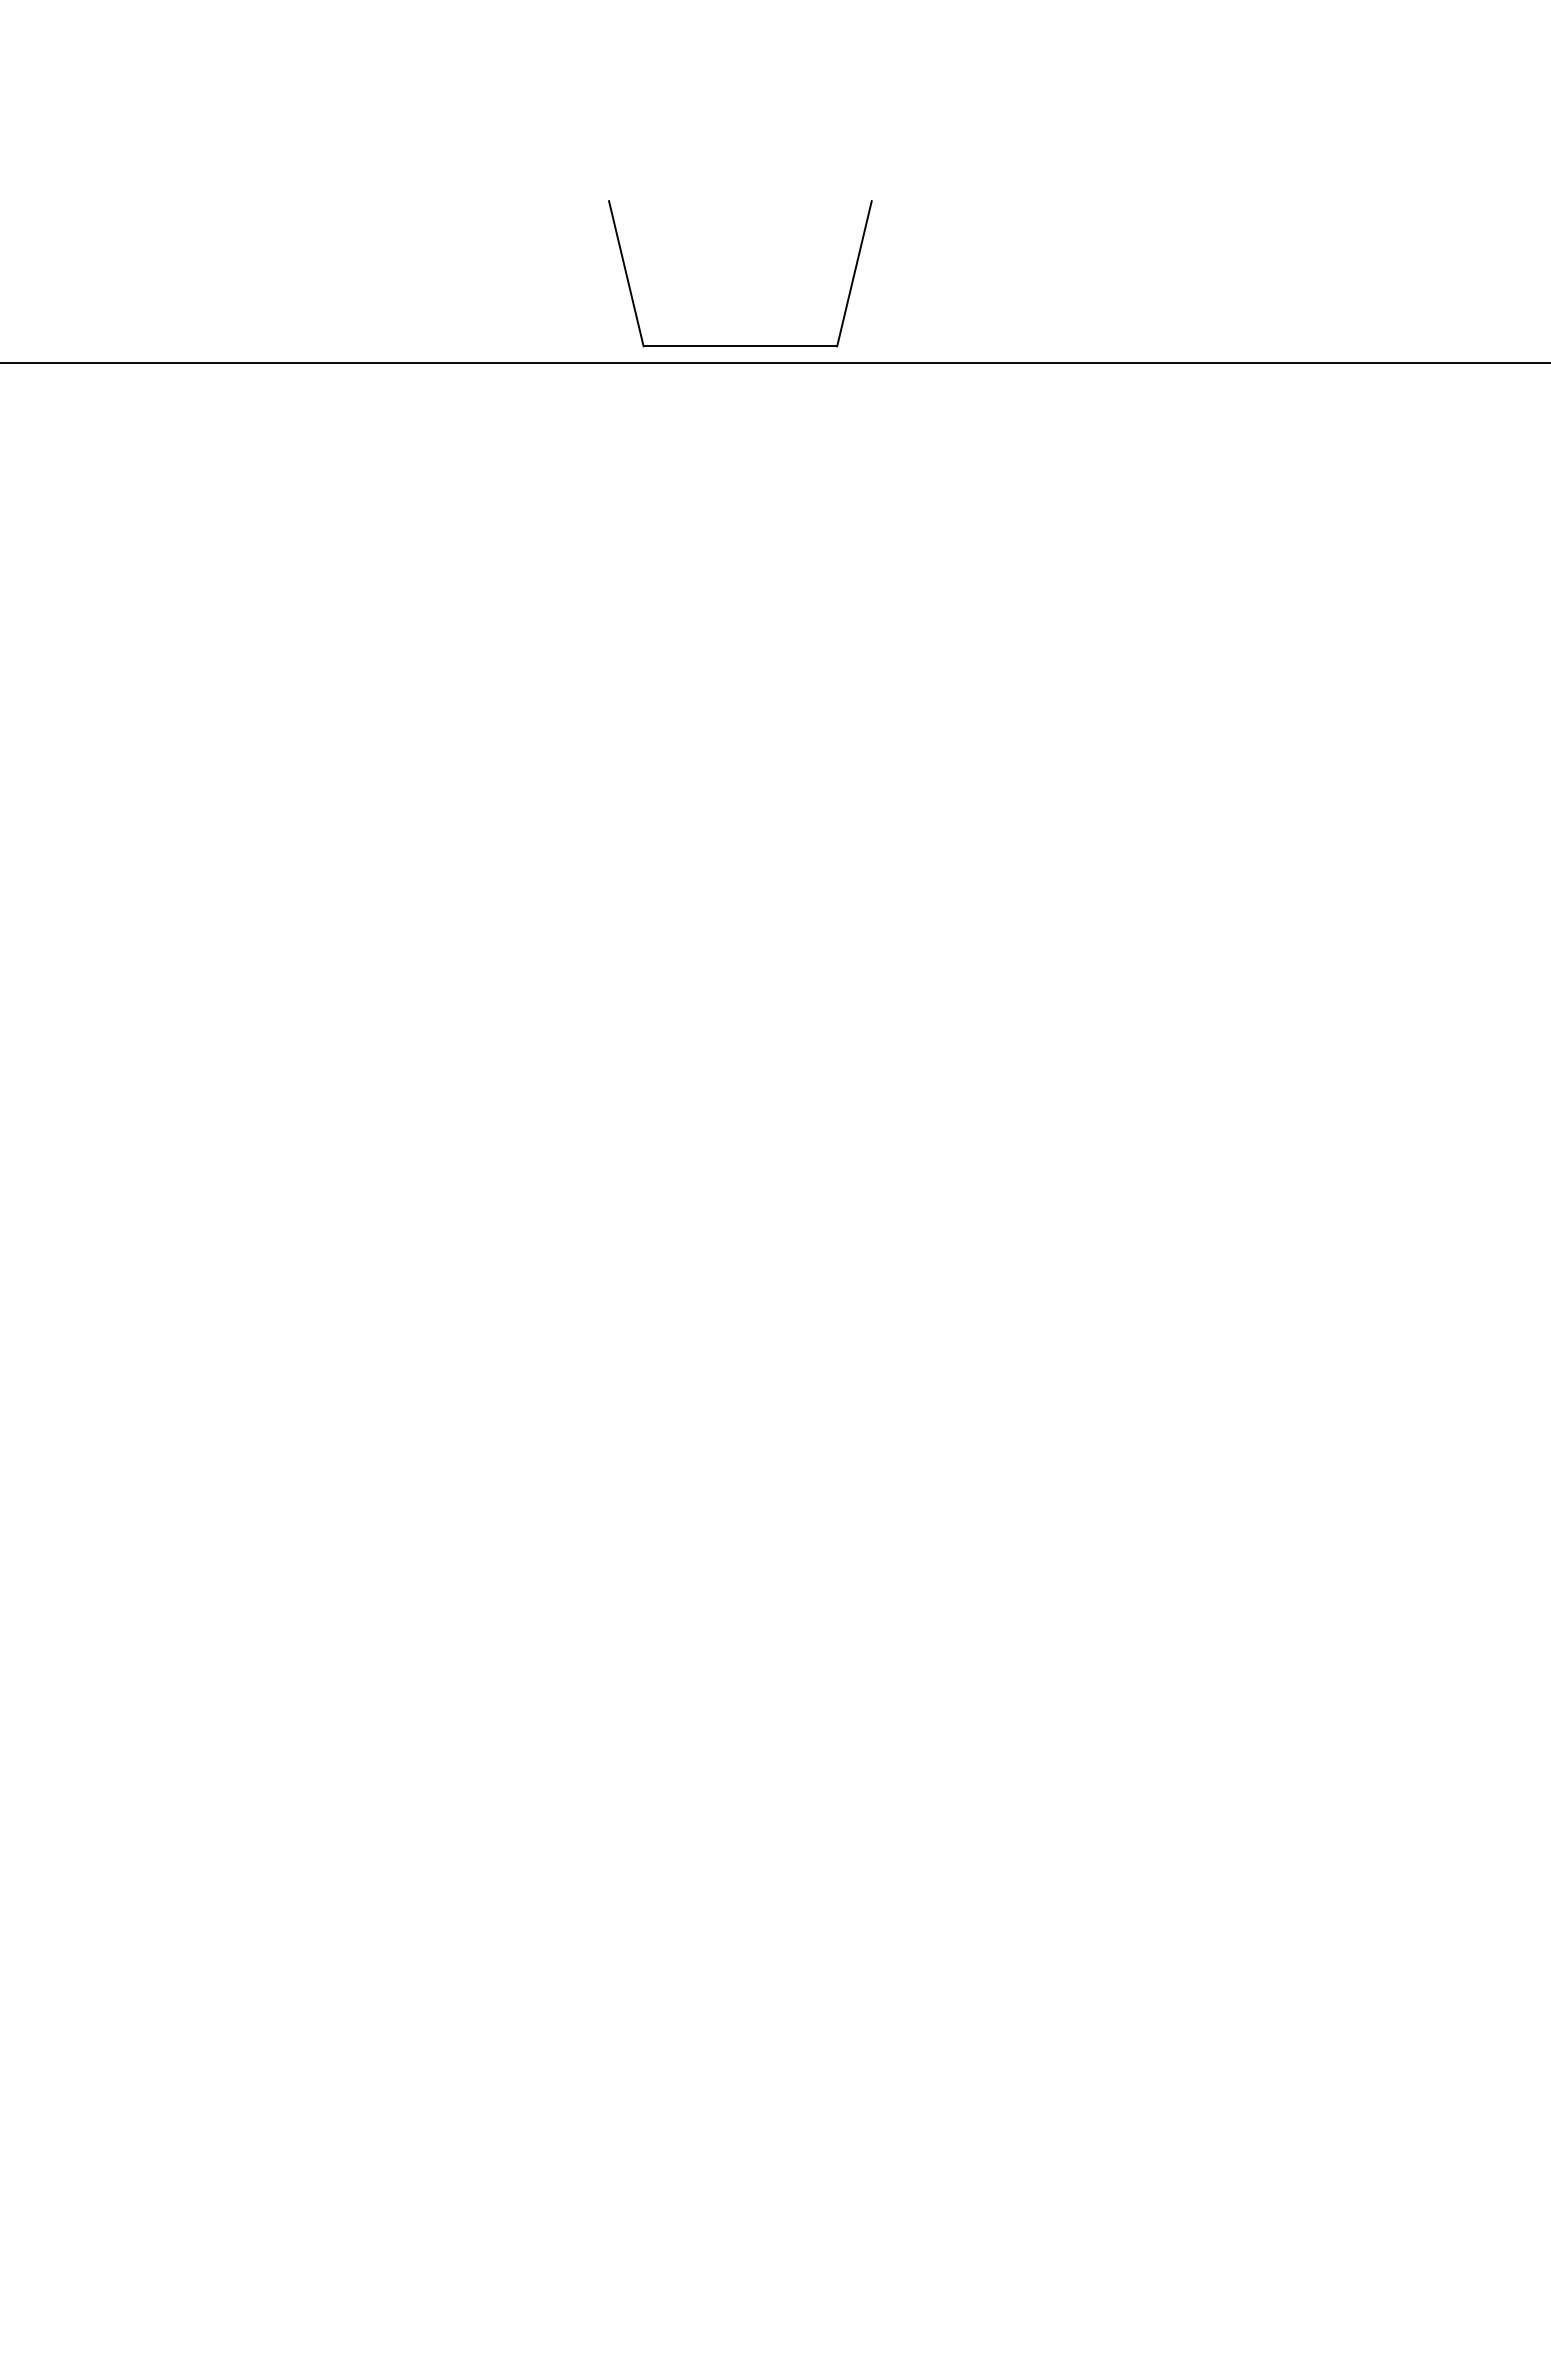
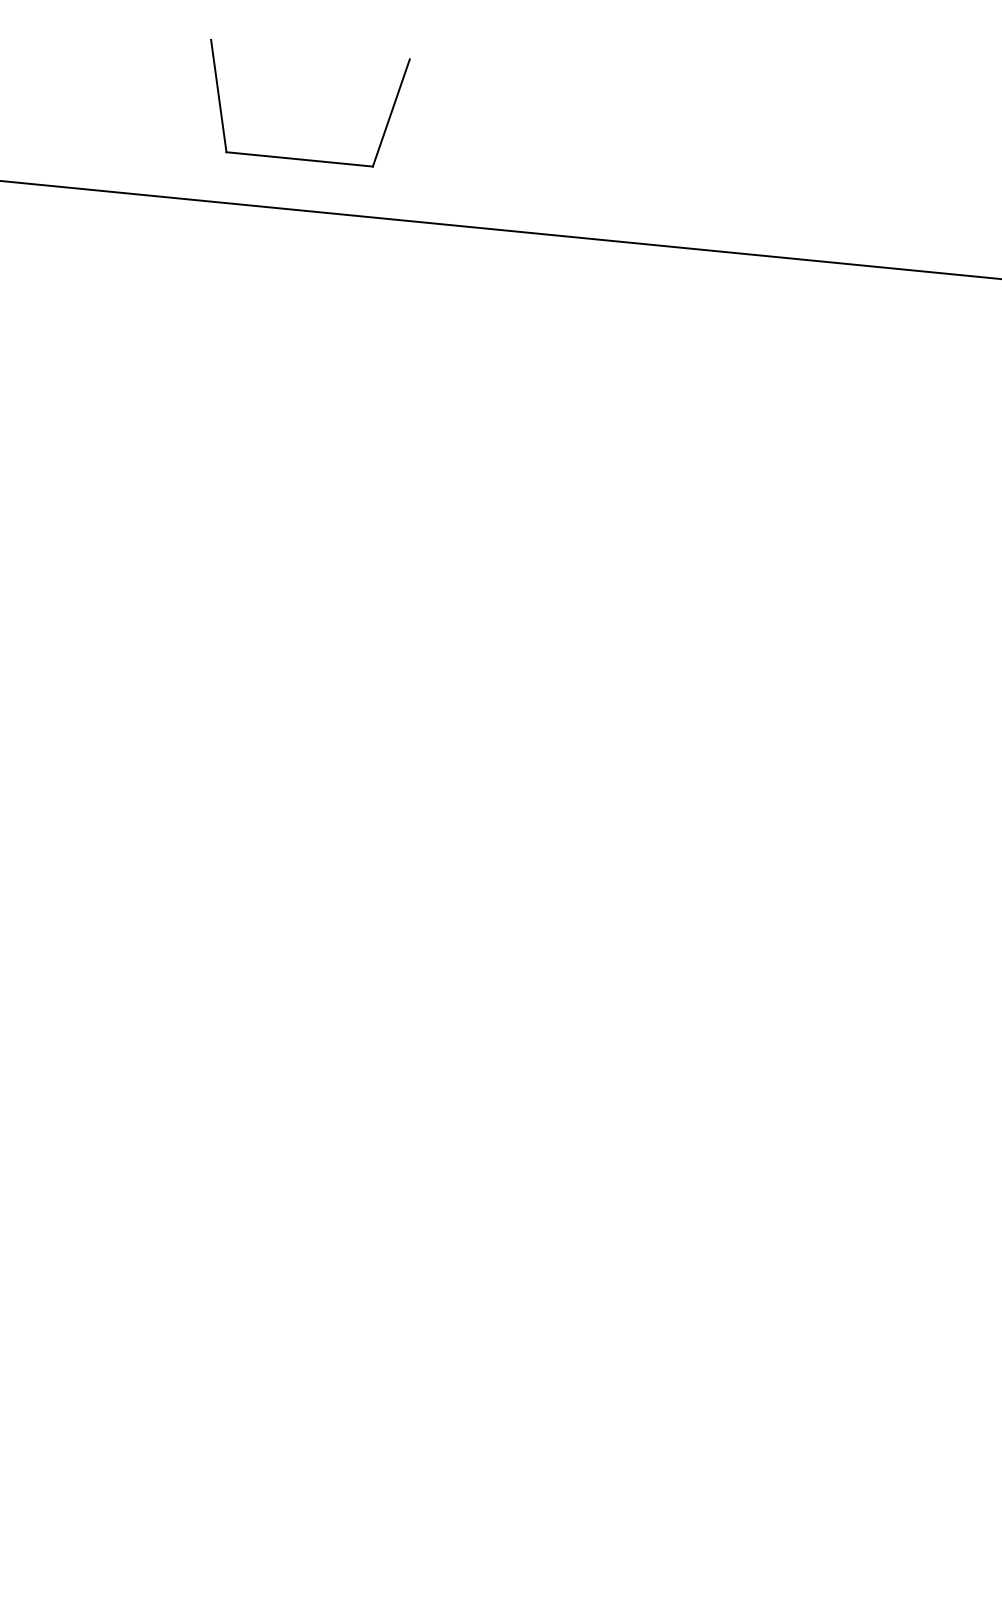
part: (740, 345) -> (299, 158), moved

